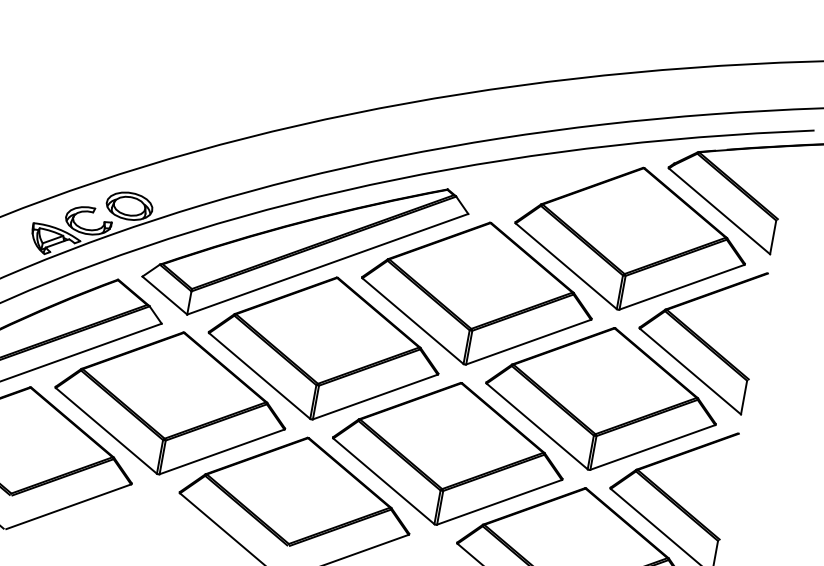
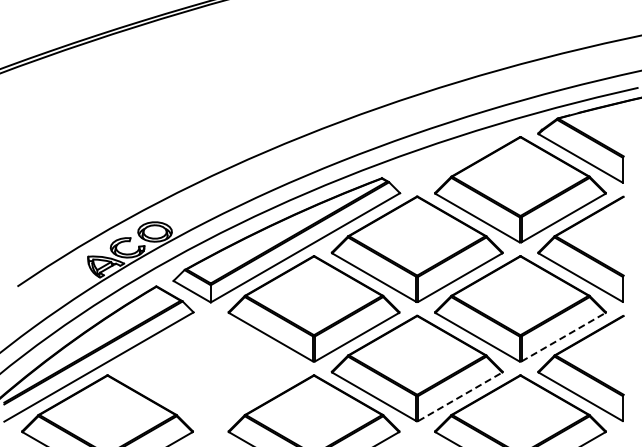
part: (170, 403) -> (210, 368), removed
line: (652, 447) -> (563, 337), solid -> dashed
line: (499, 501) -> (460, 396), solid -> dashed

